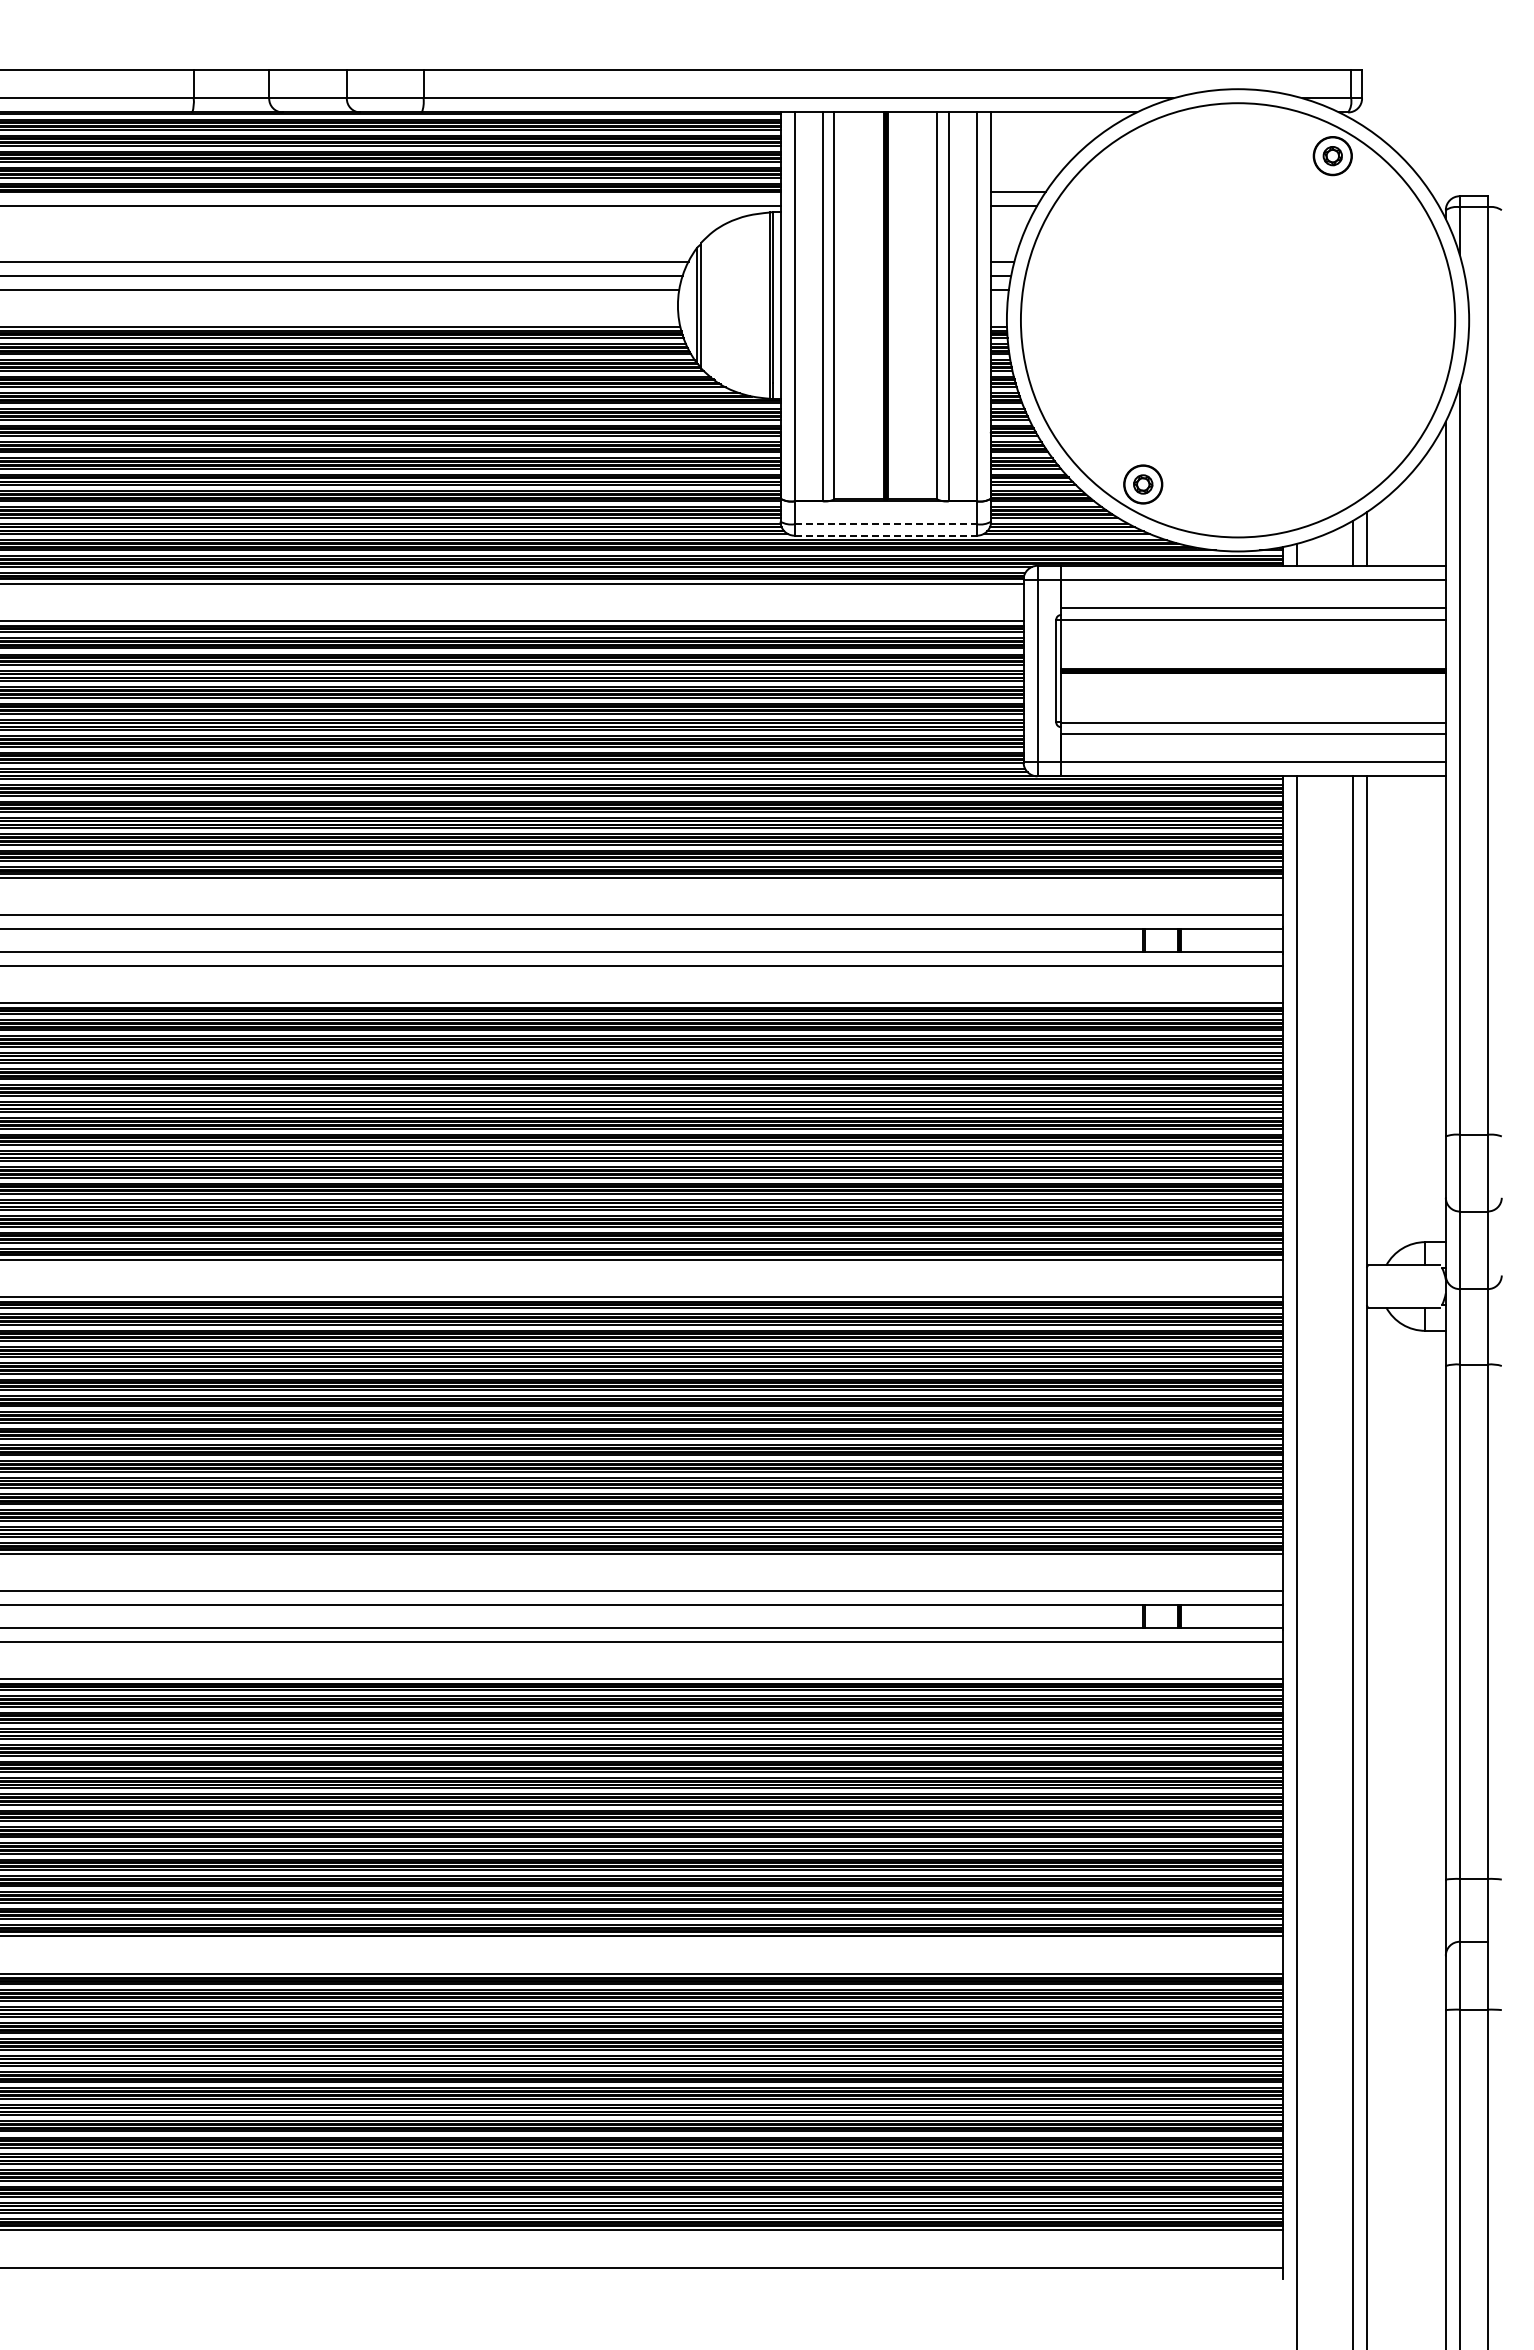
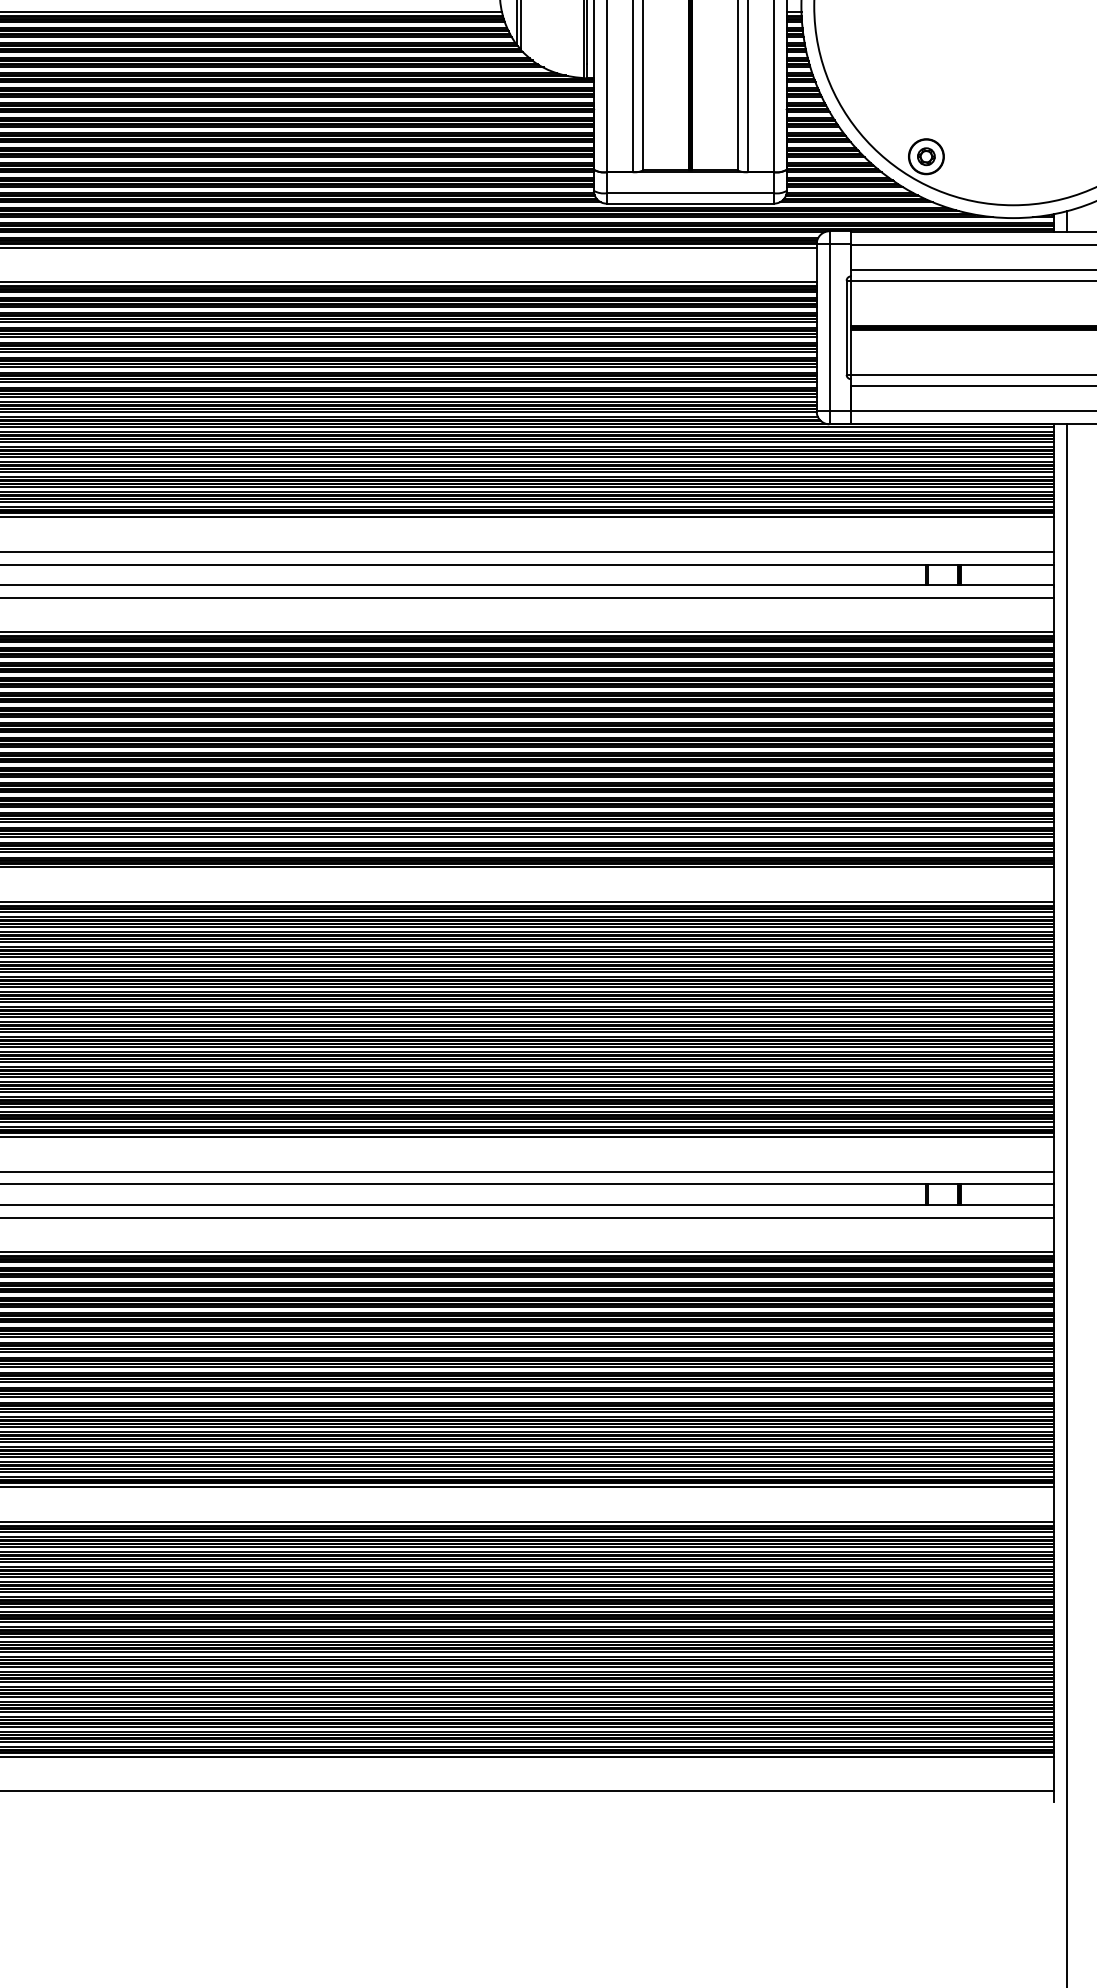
line: (886, 524) -> (691, 193), dashed -> solid
line: (886, 535) -> (691, 203), dashed -> solid

